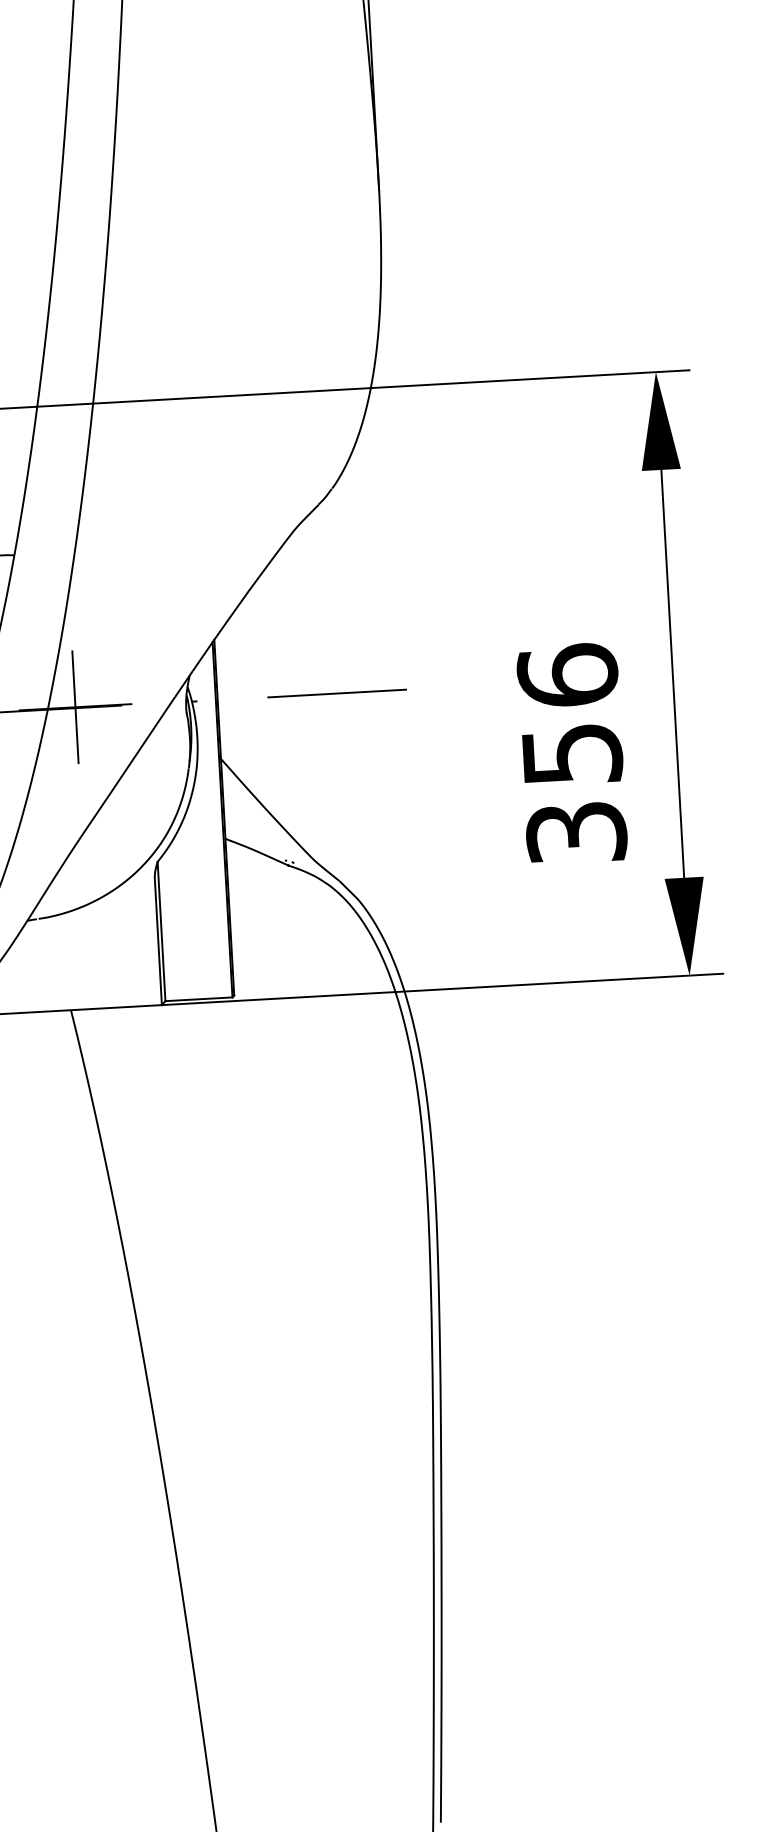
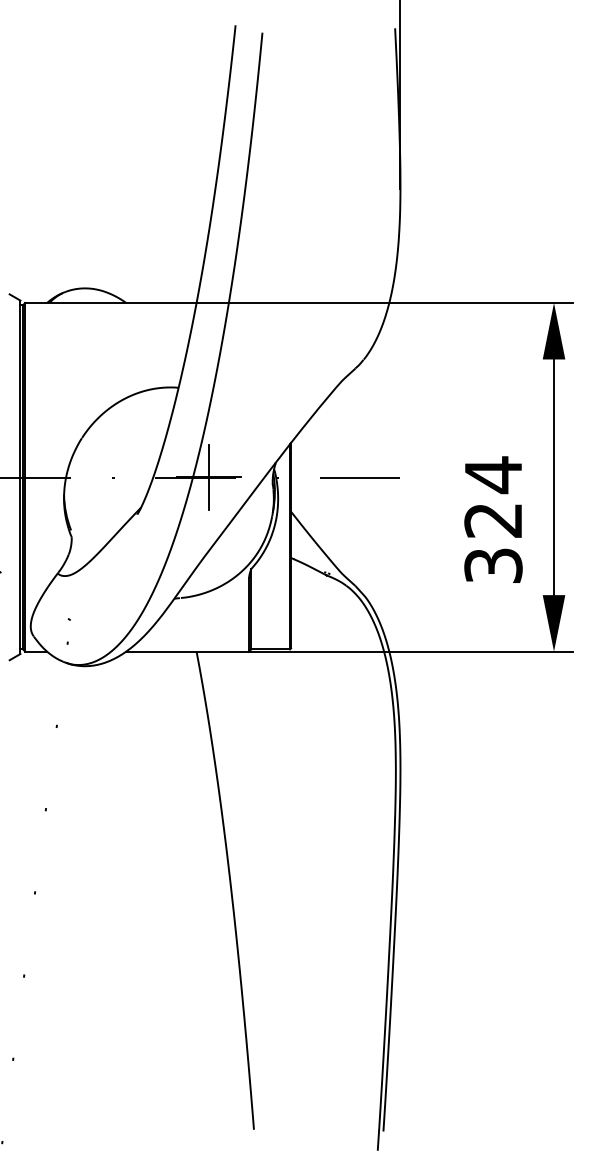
text: (569, 712) -> (493, 496), 356 -> 324

